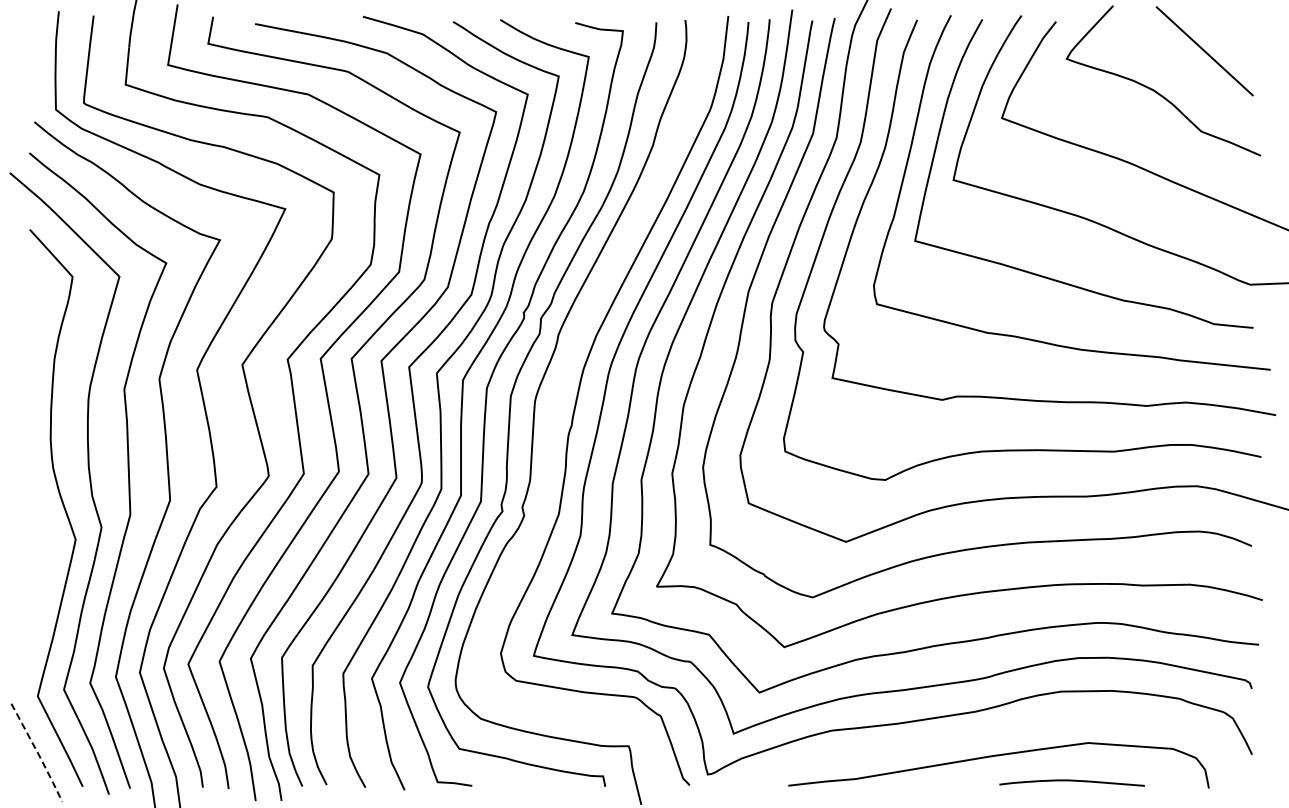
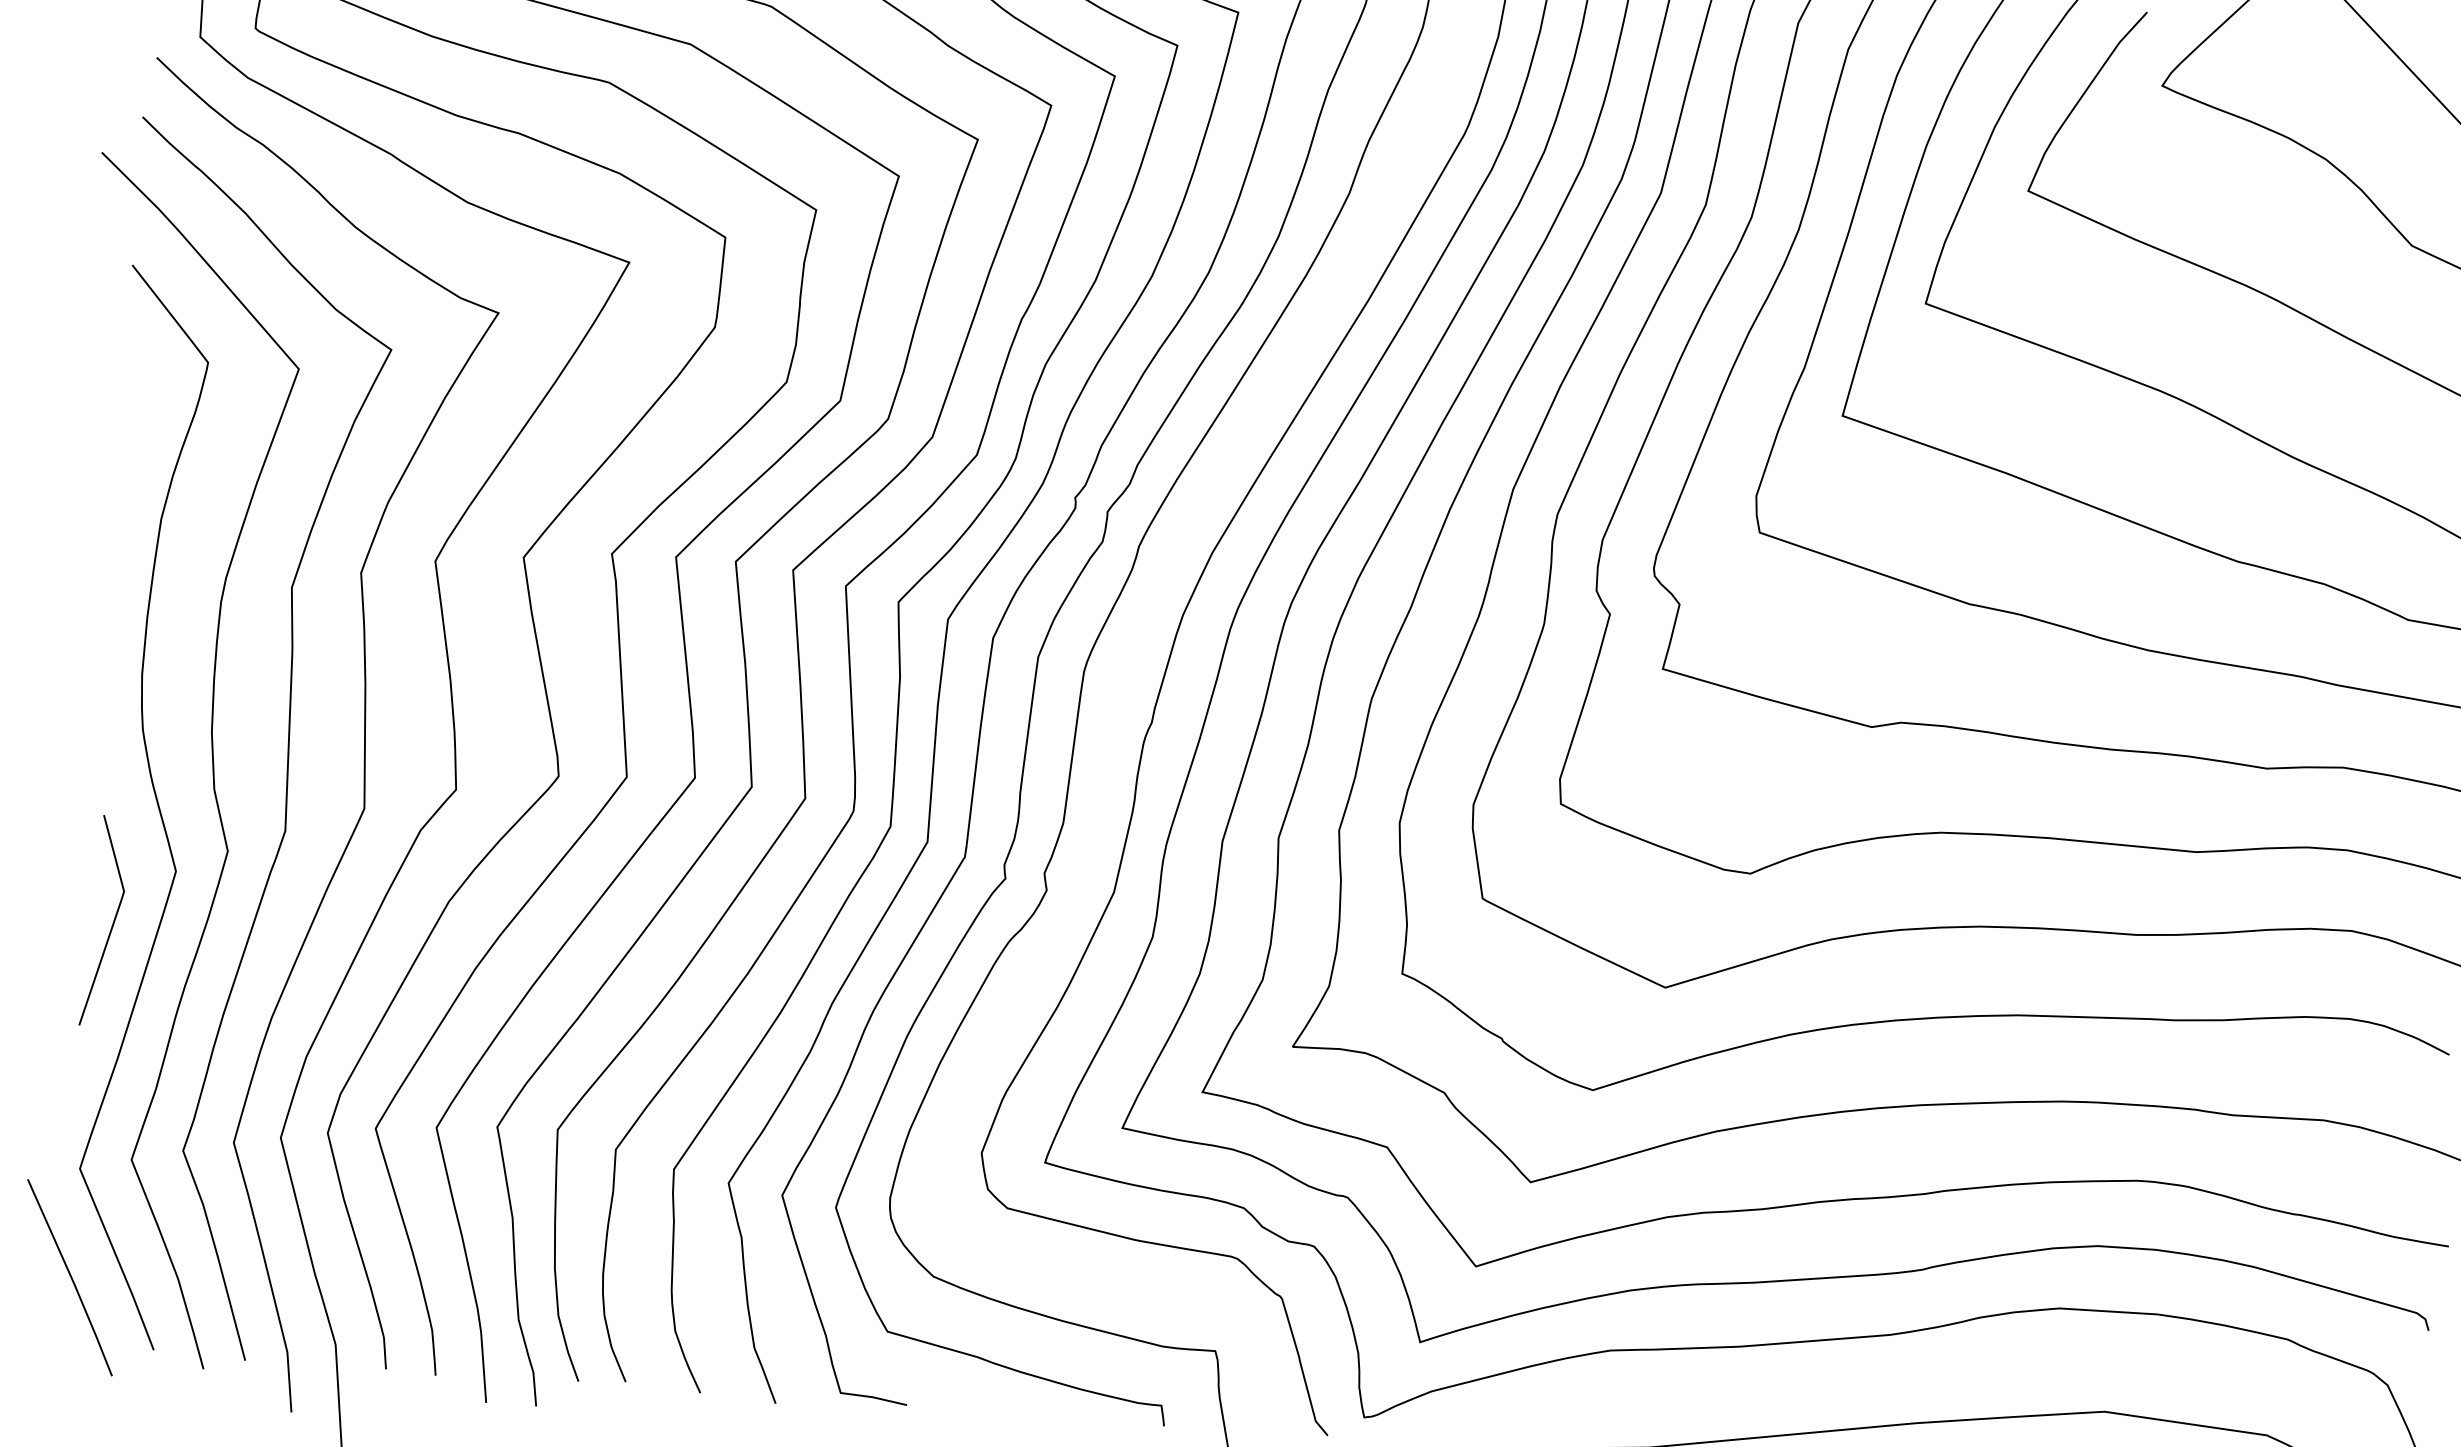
line: (44, 568) -> (111, 922), added
line: (38, 753) -> (72, 1279), dashed -> solid

